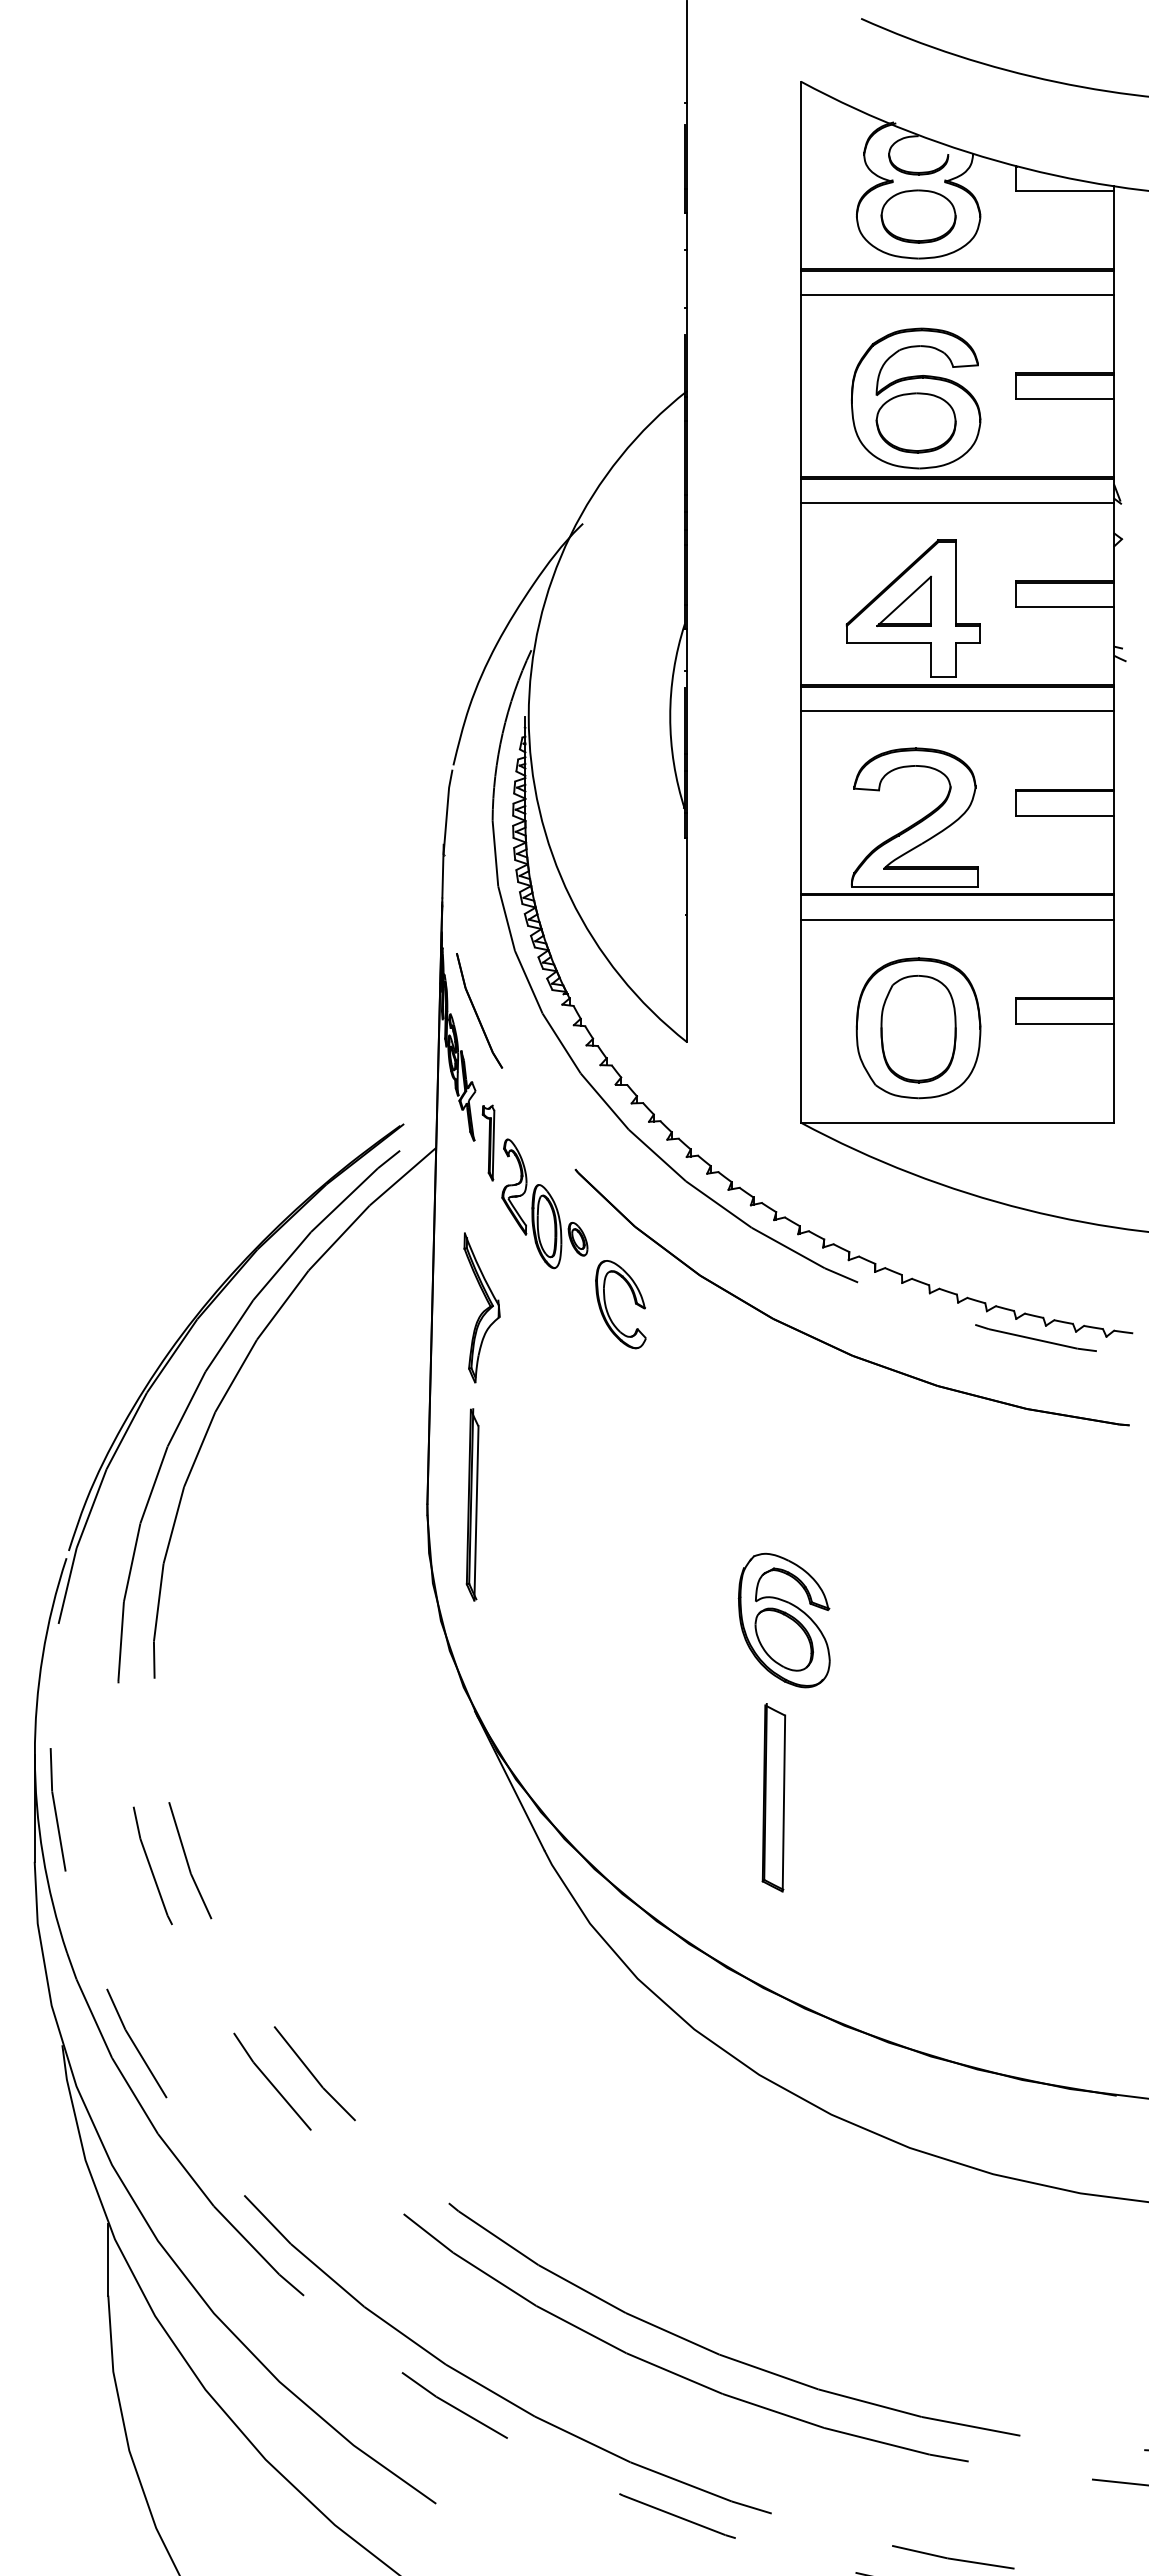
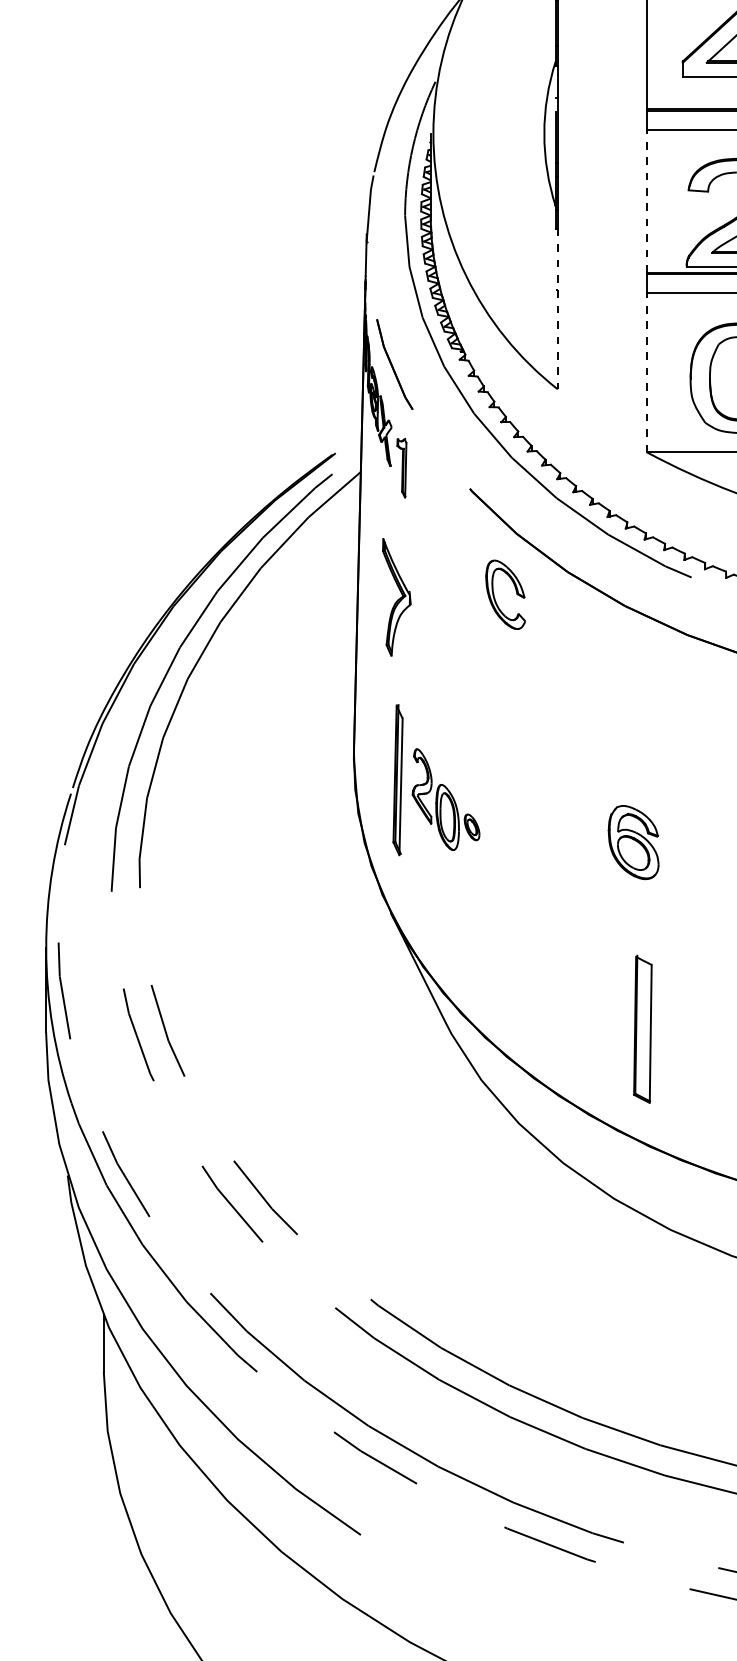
line: (800, 802) -> (646, 201), solid -> dashed
line: (687, 940) -> (557, 309), solid -> dashed
line: (800, 1021) -> (646, 372), solid -> dashed
part: (544, 1203) -> (445, 799), moved
part: (472, 1504) -> (397, 779), moved
part: (783, 1620) -> (633, 842), size x0.7
part: (773, 1797) -> (642, 1029), moved

